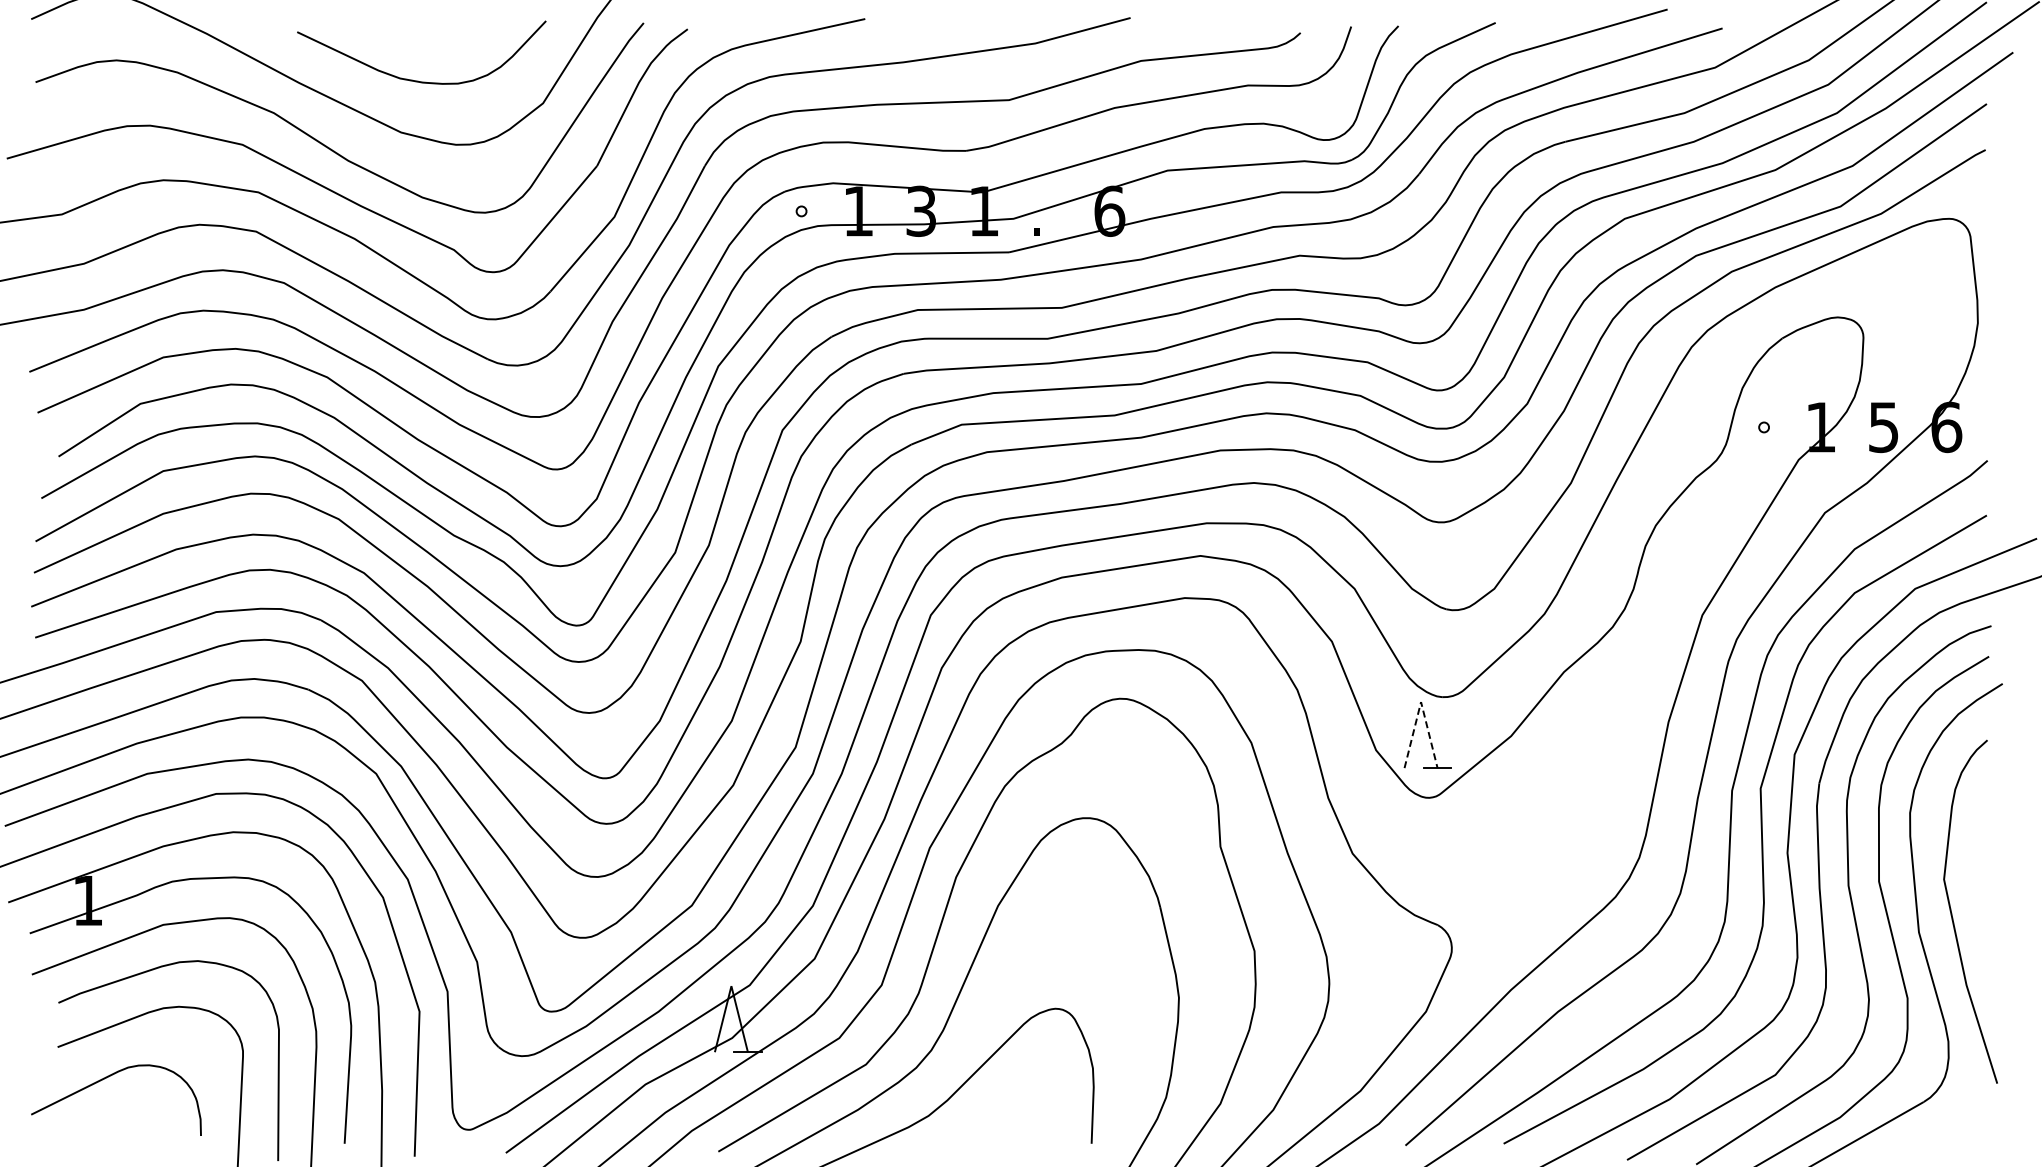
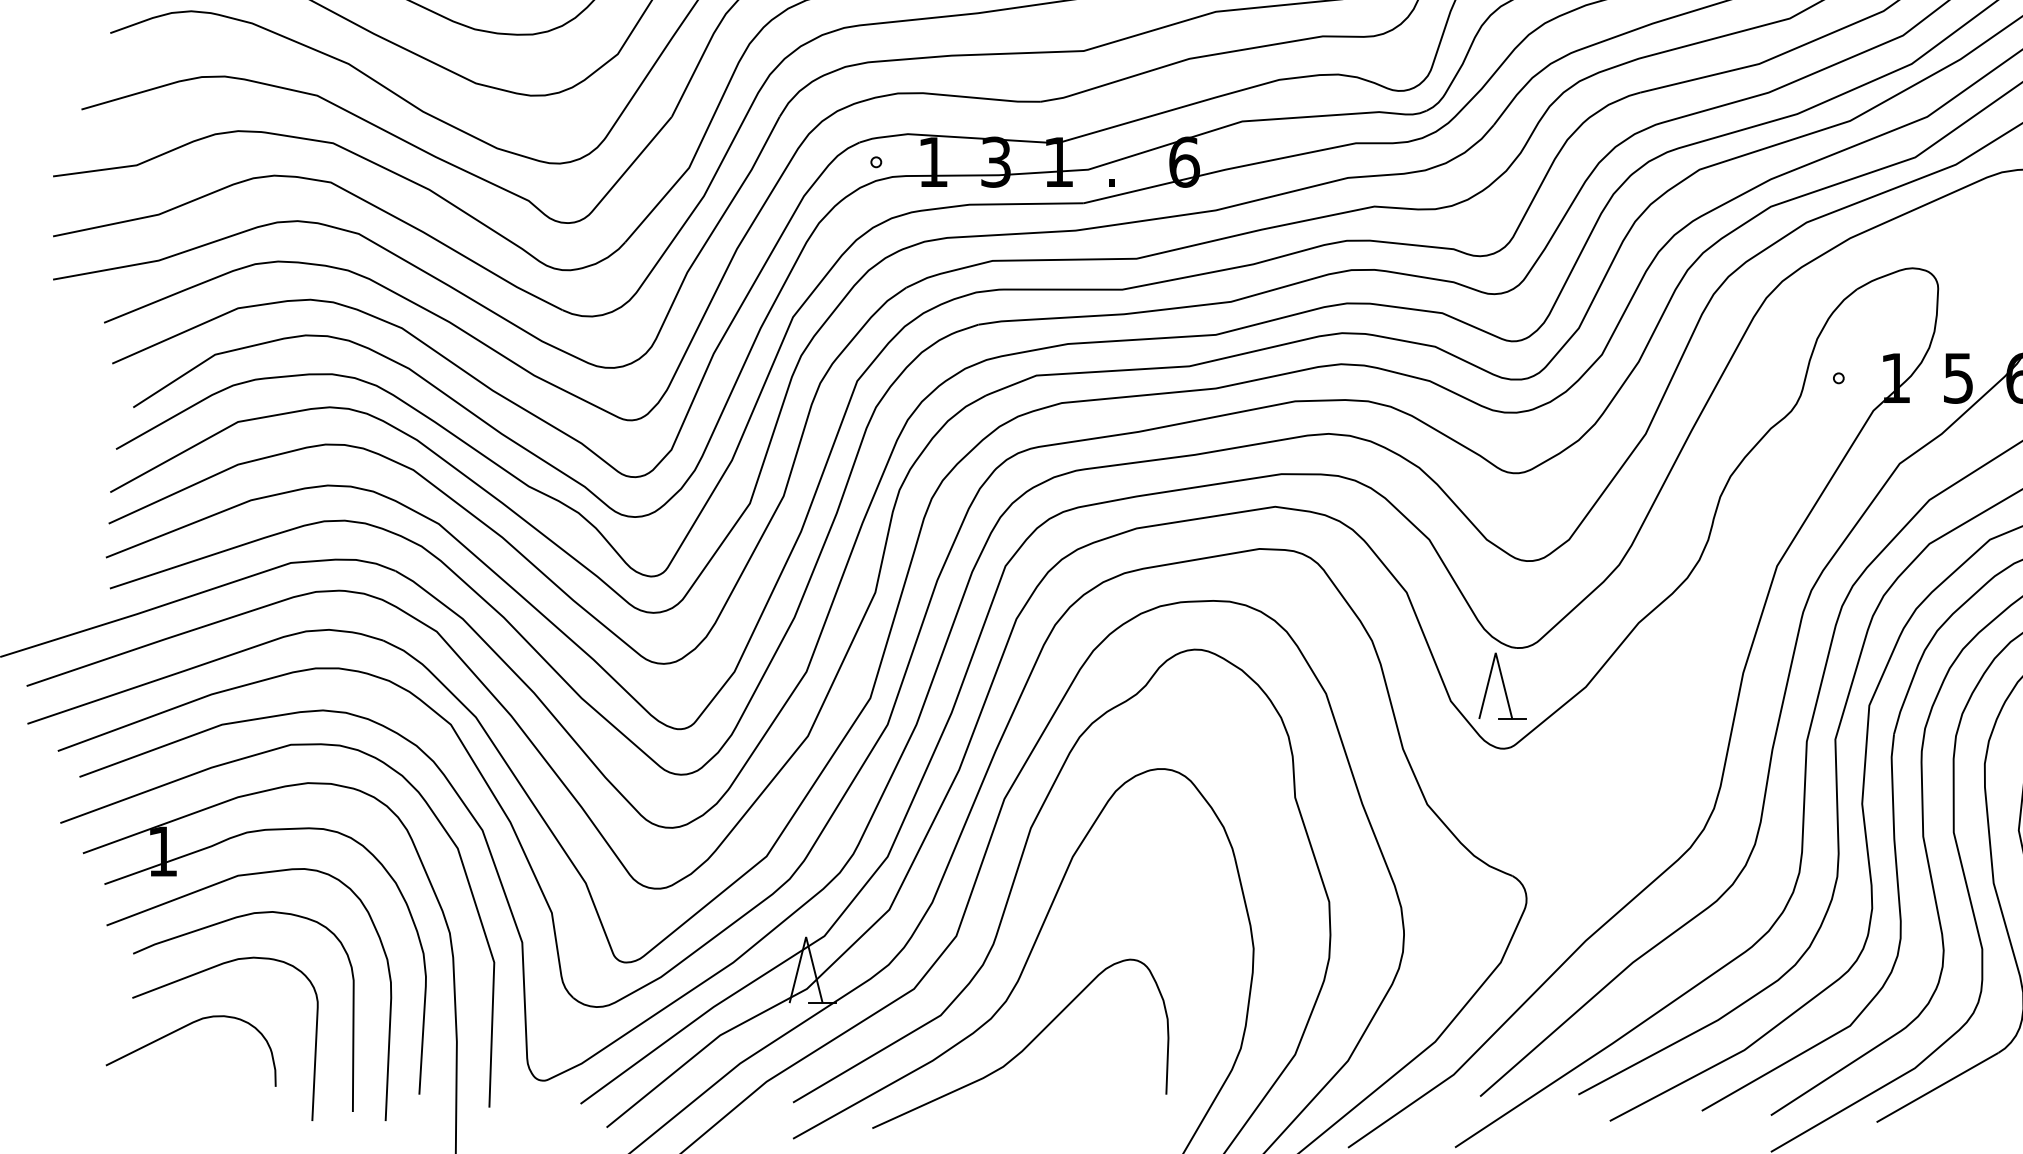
line: (1421, 702) -> (1496, 653), dashed -> solid

